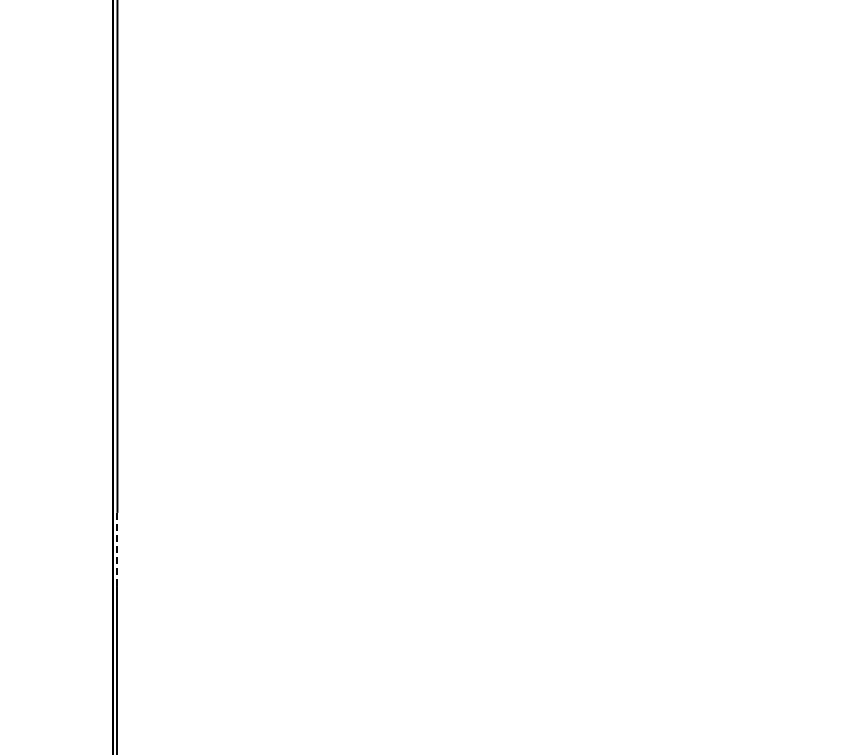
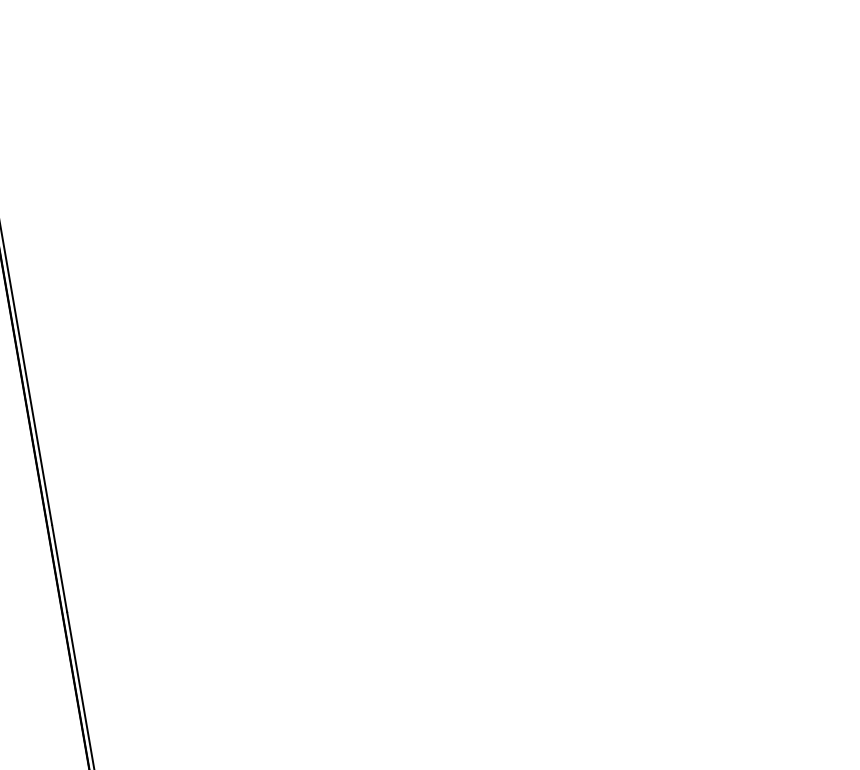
line: (117, 549) -> (59, 568), dashed -> solid

